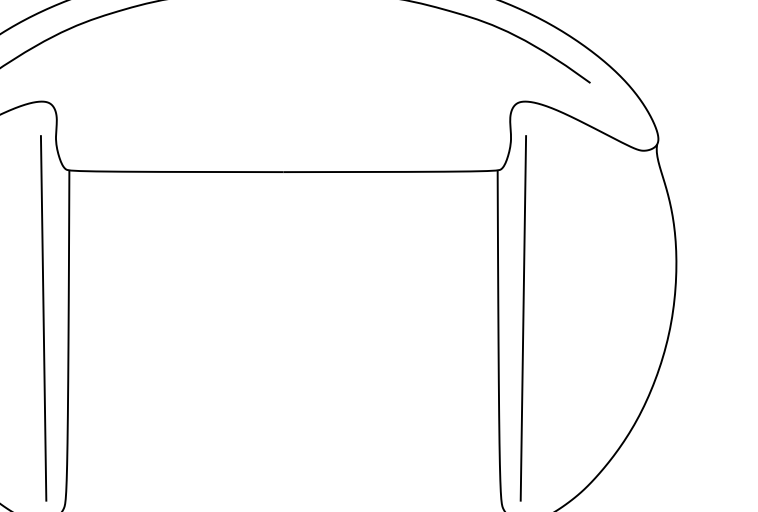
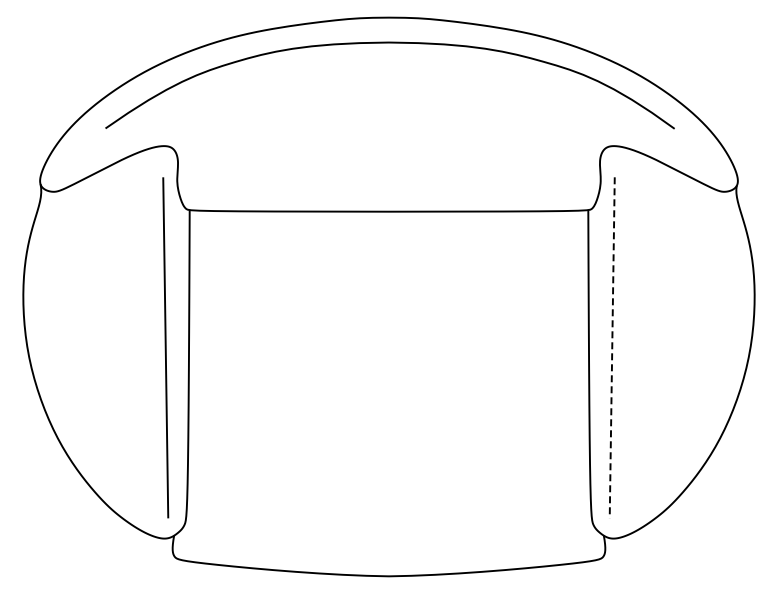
line: (523, 318) -> (612, 347), solid -> dashed

